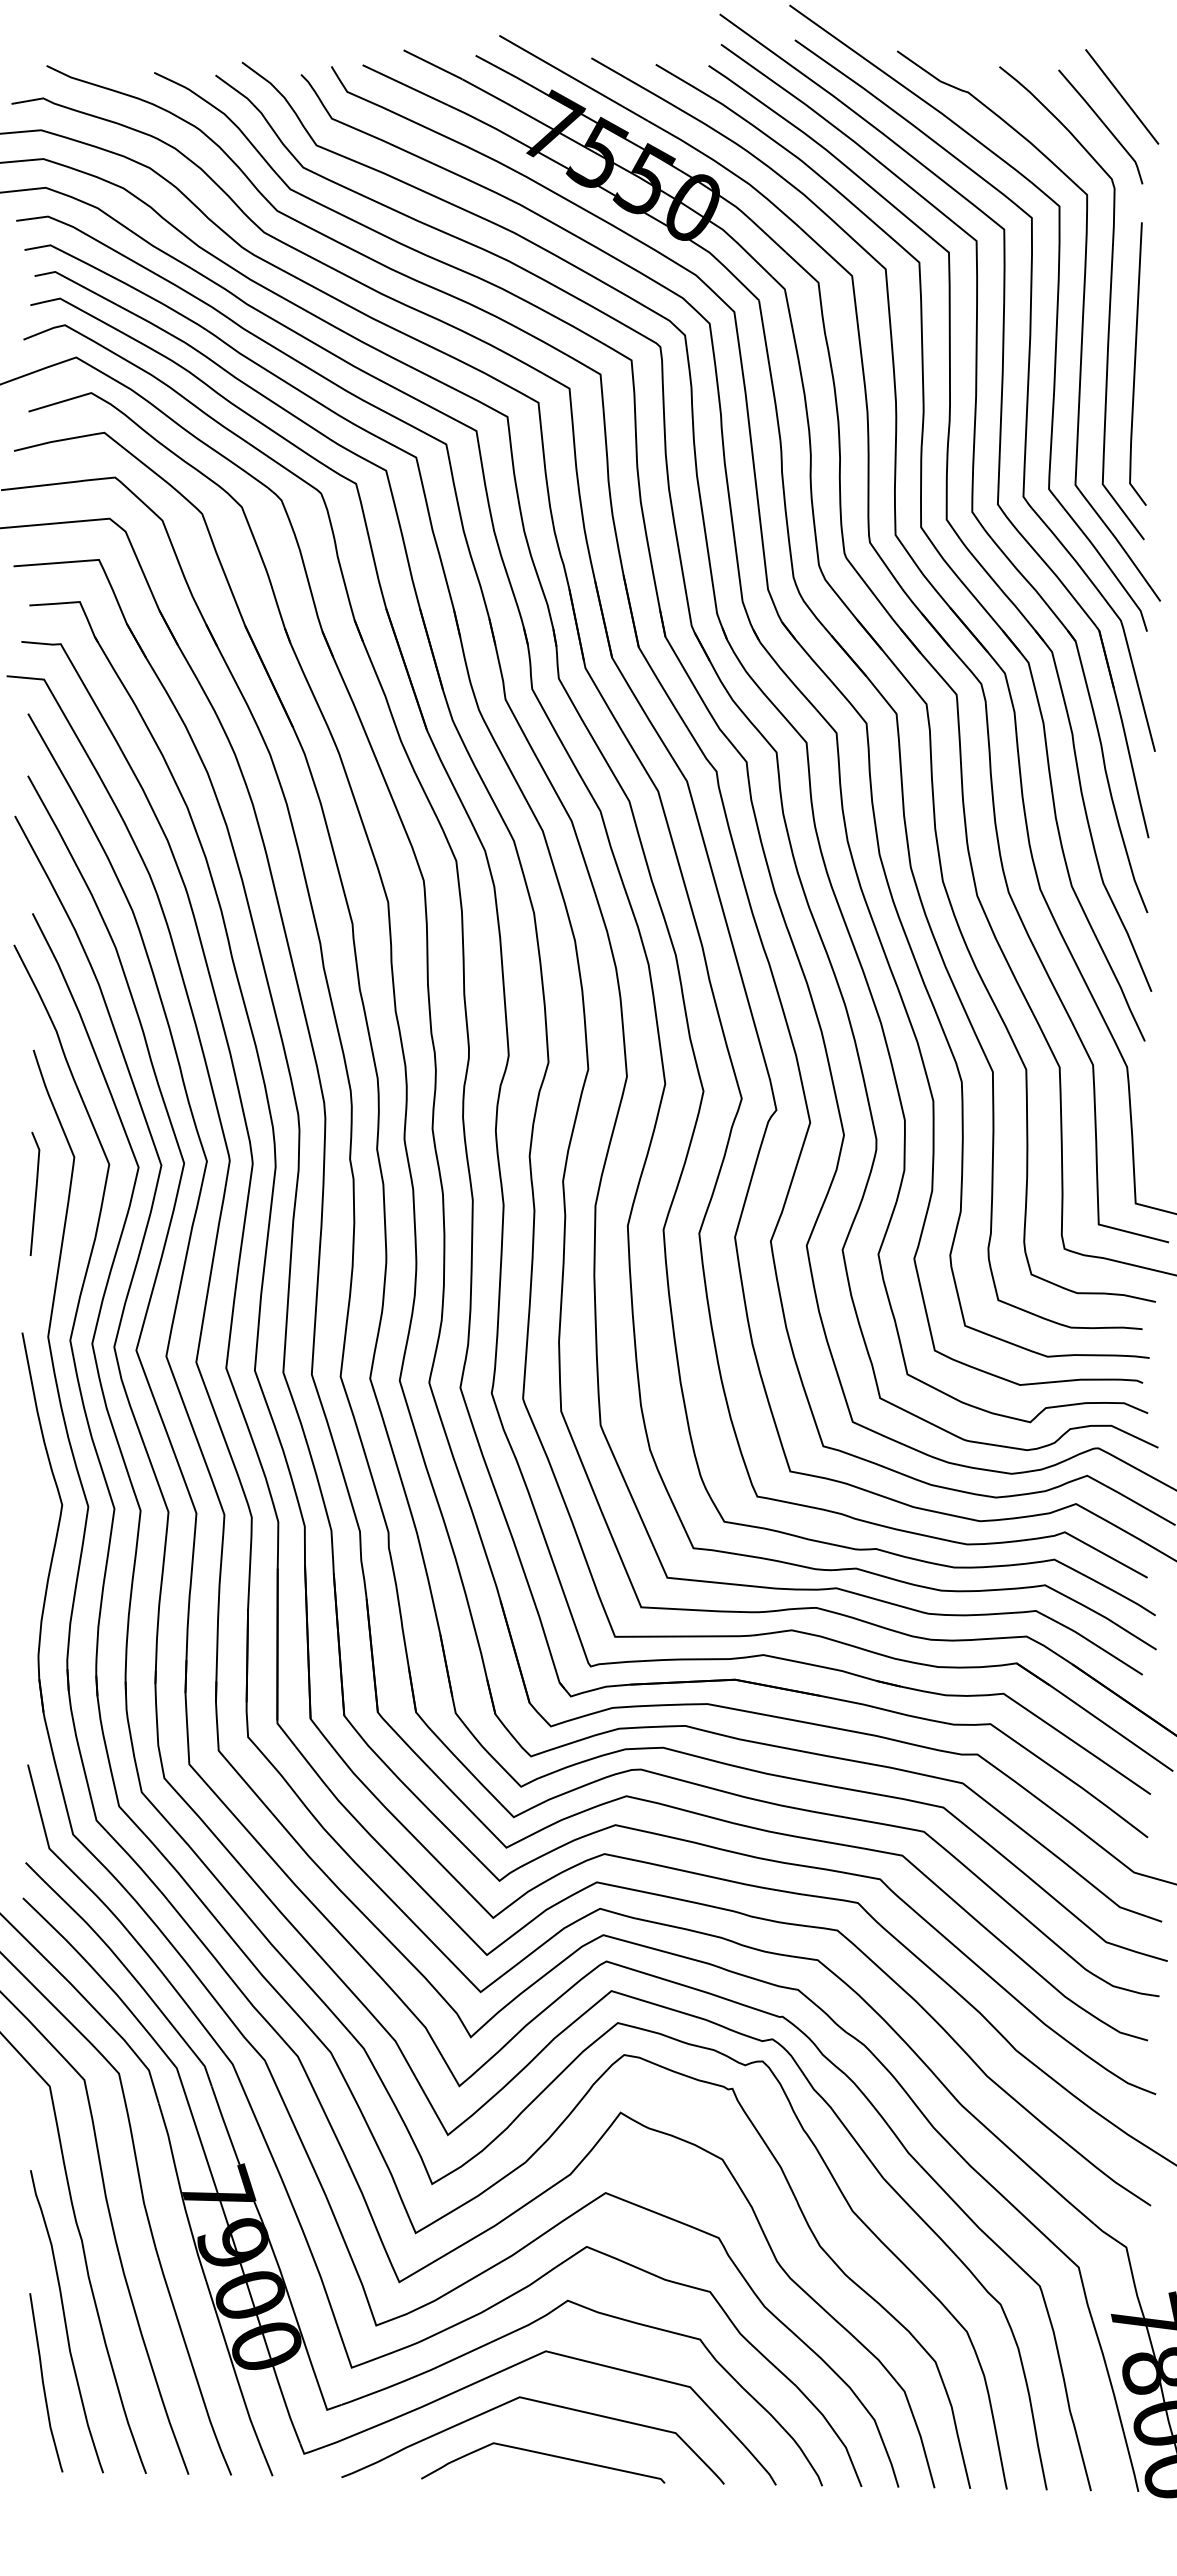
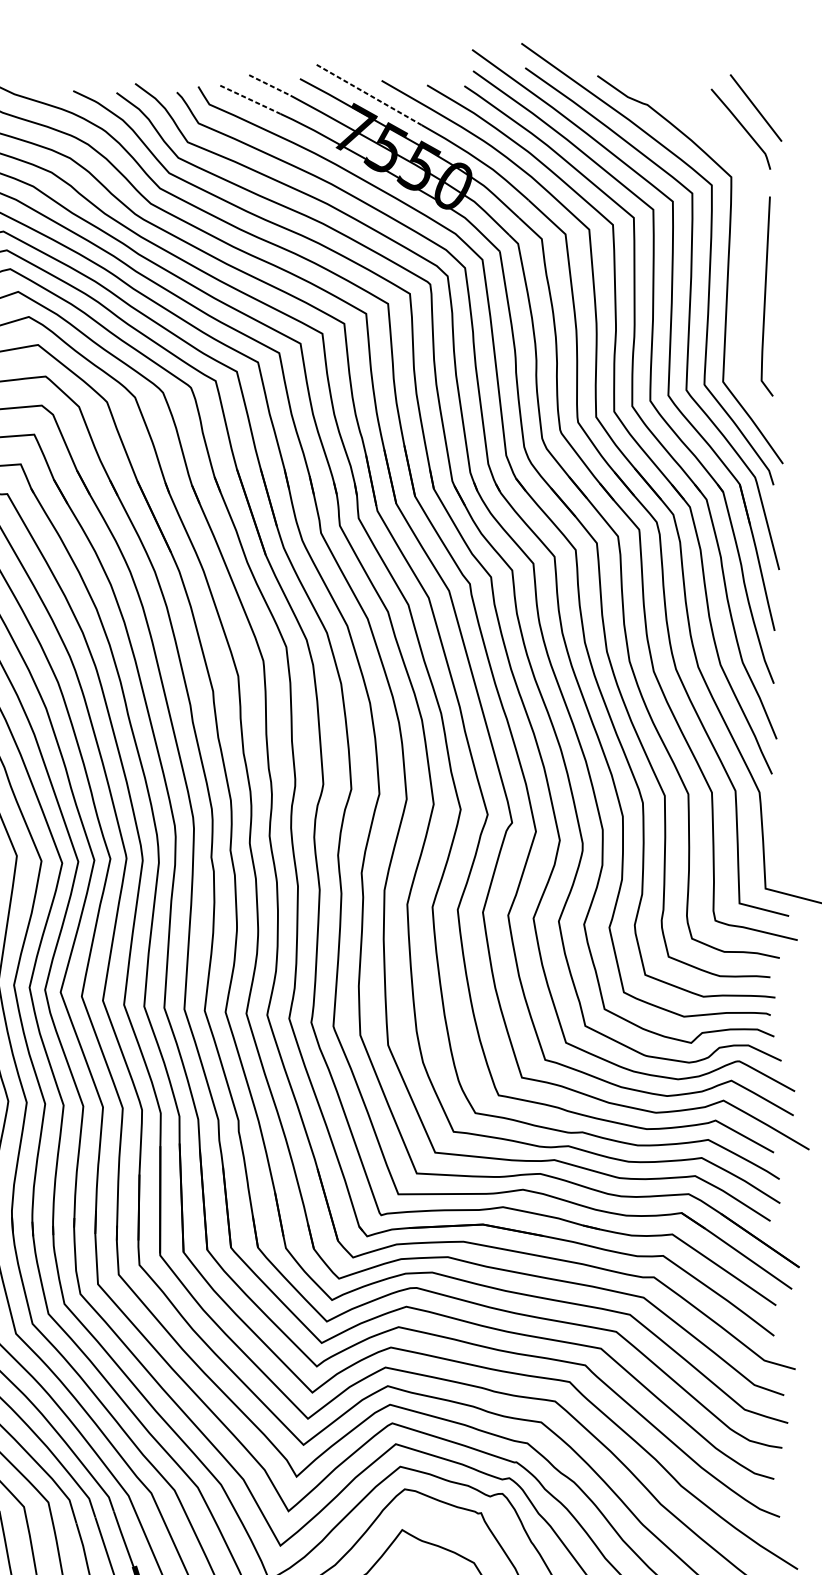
line: (433, 65) -> (270, 85), solid -> dashed
line: (573, 78) -> (369, 95), solid -> dashed
line: (405, 85) -> (250, 100), solid -> dashed
curve: (1108, 310) -> (746, 258), removed

